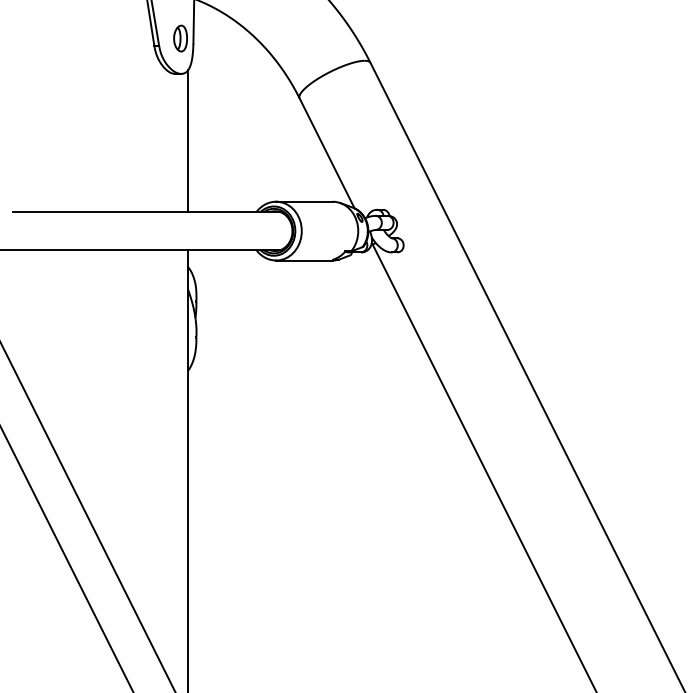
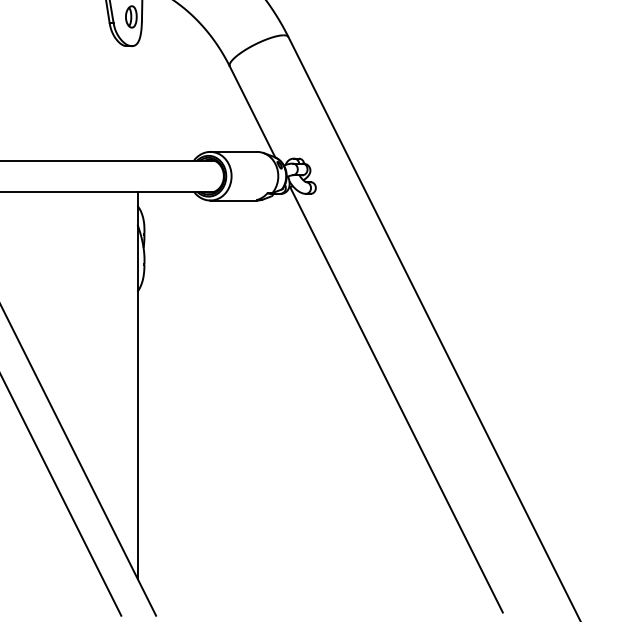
line: (188, 140) -> (137, 101), removed

